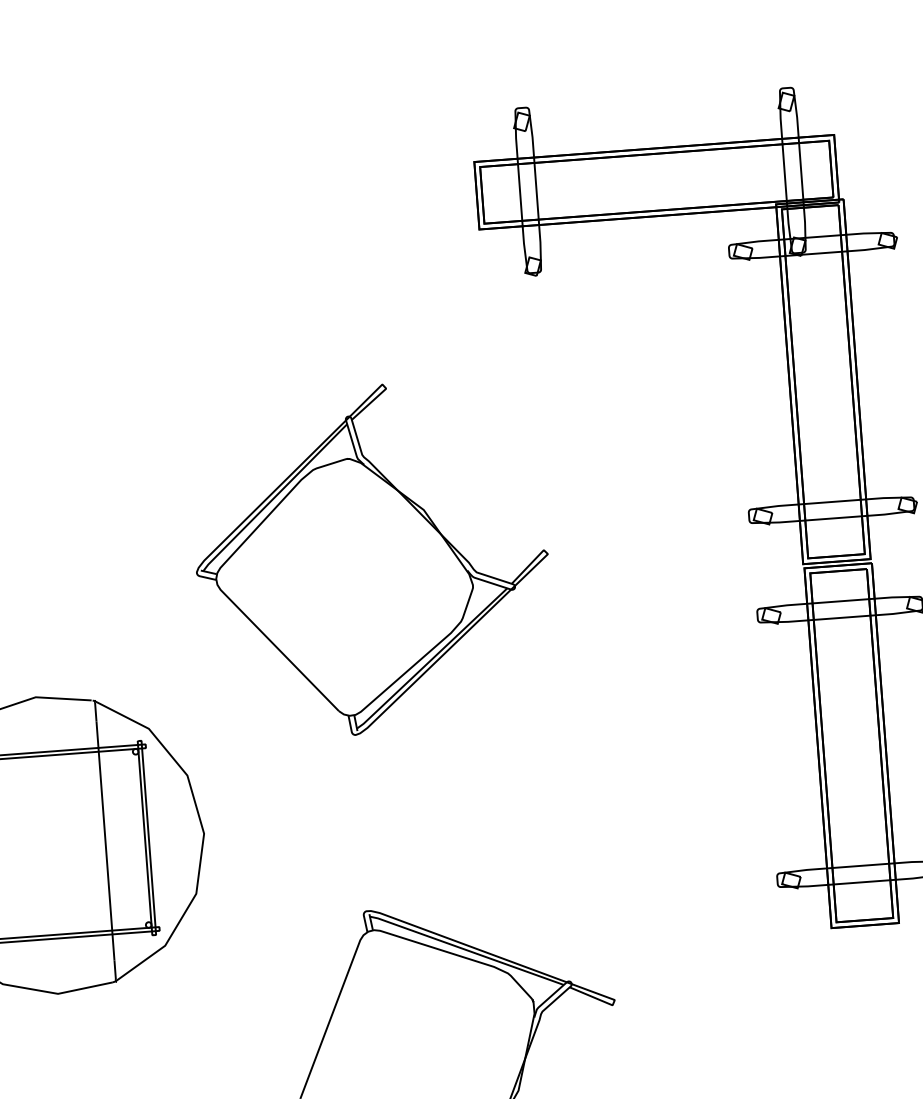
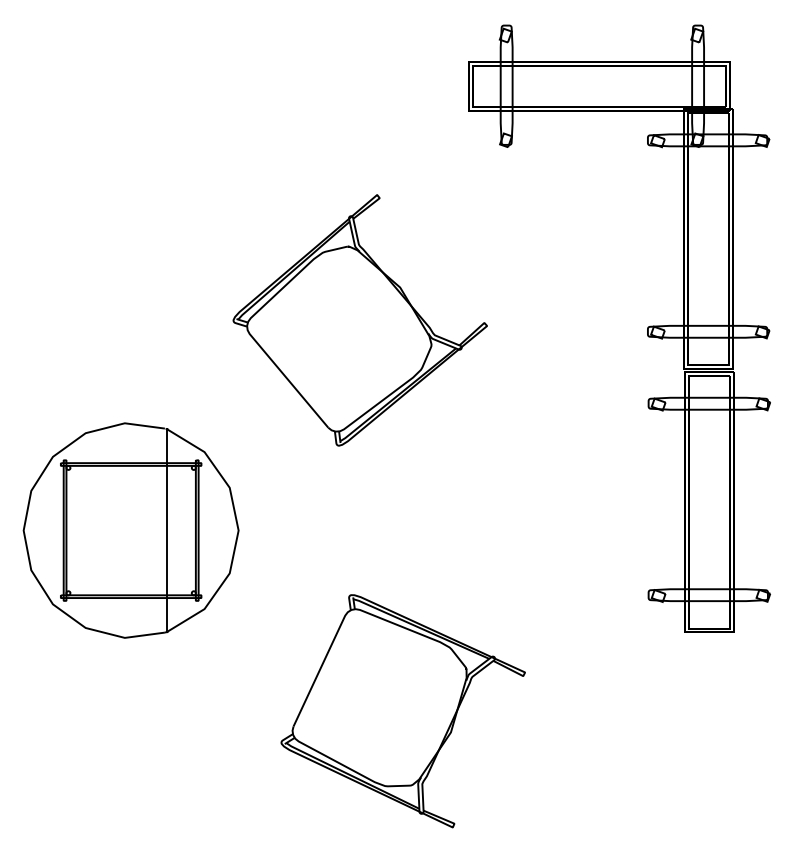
part: (370, 559) -> (359, 320), moved

